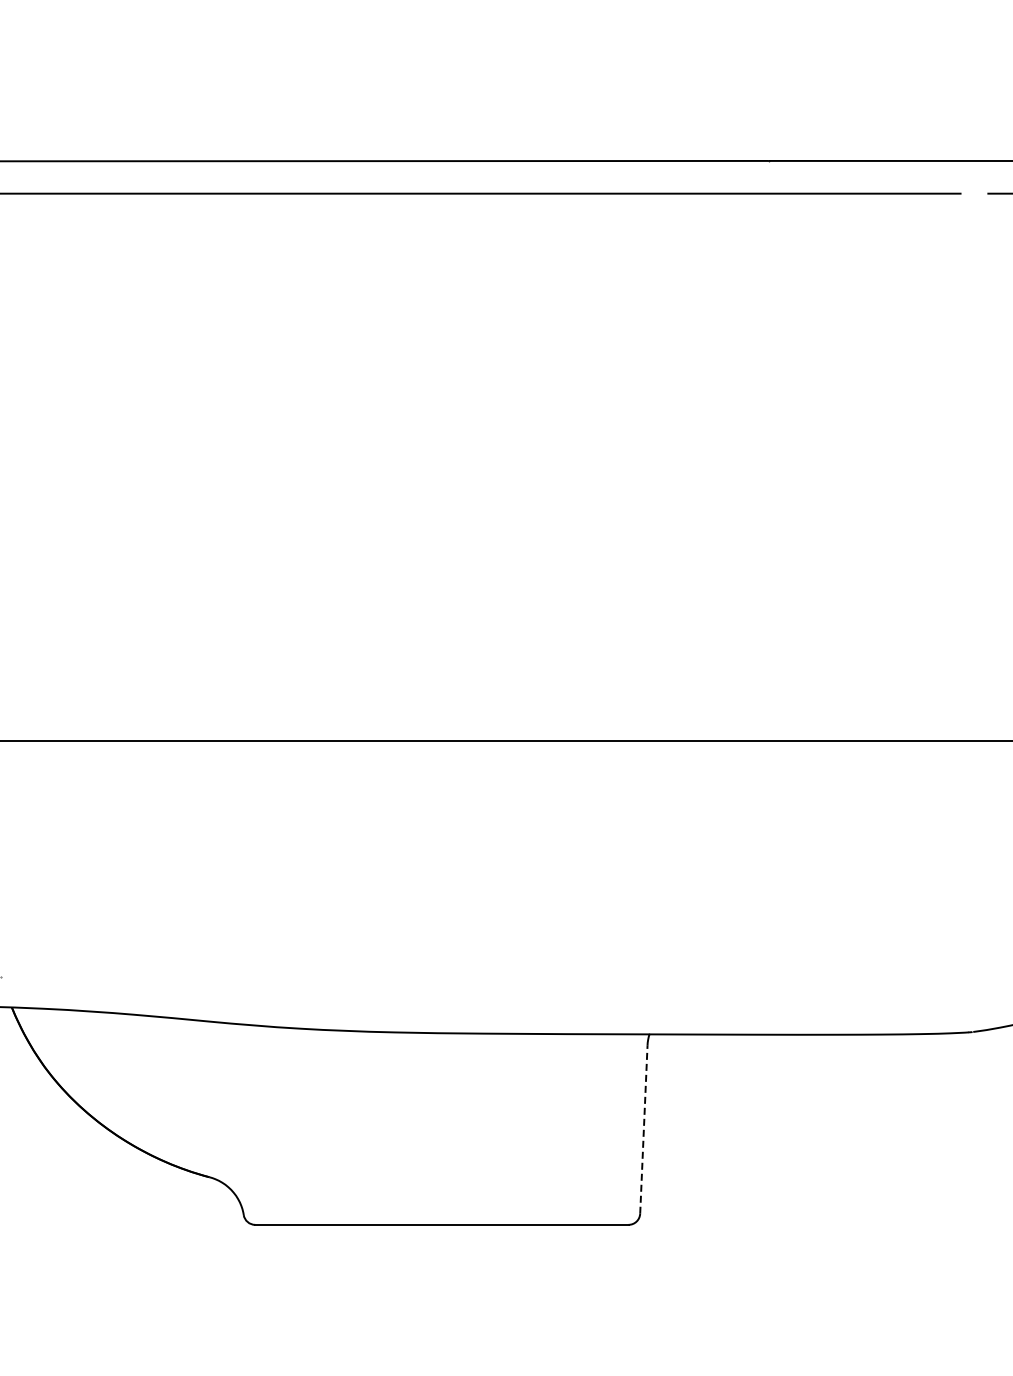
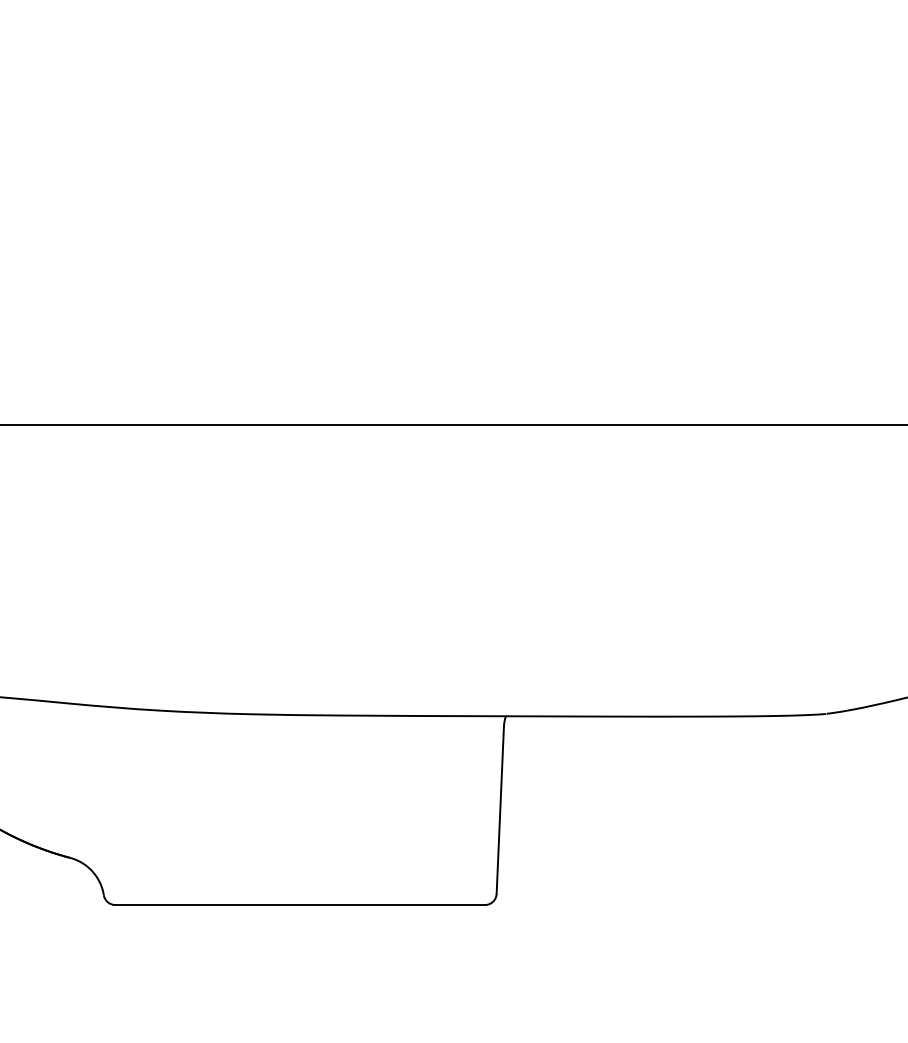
line: (643, 1129) -> (499, 810), dashed -> solid

